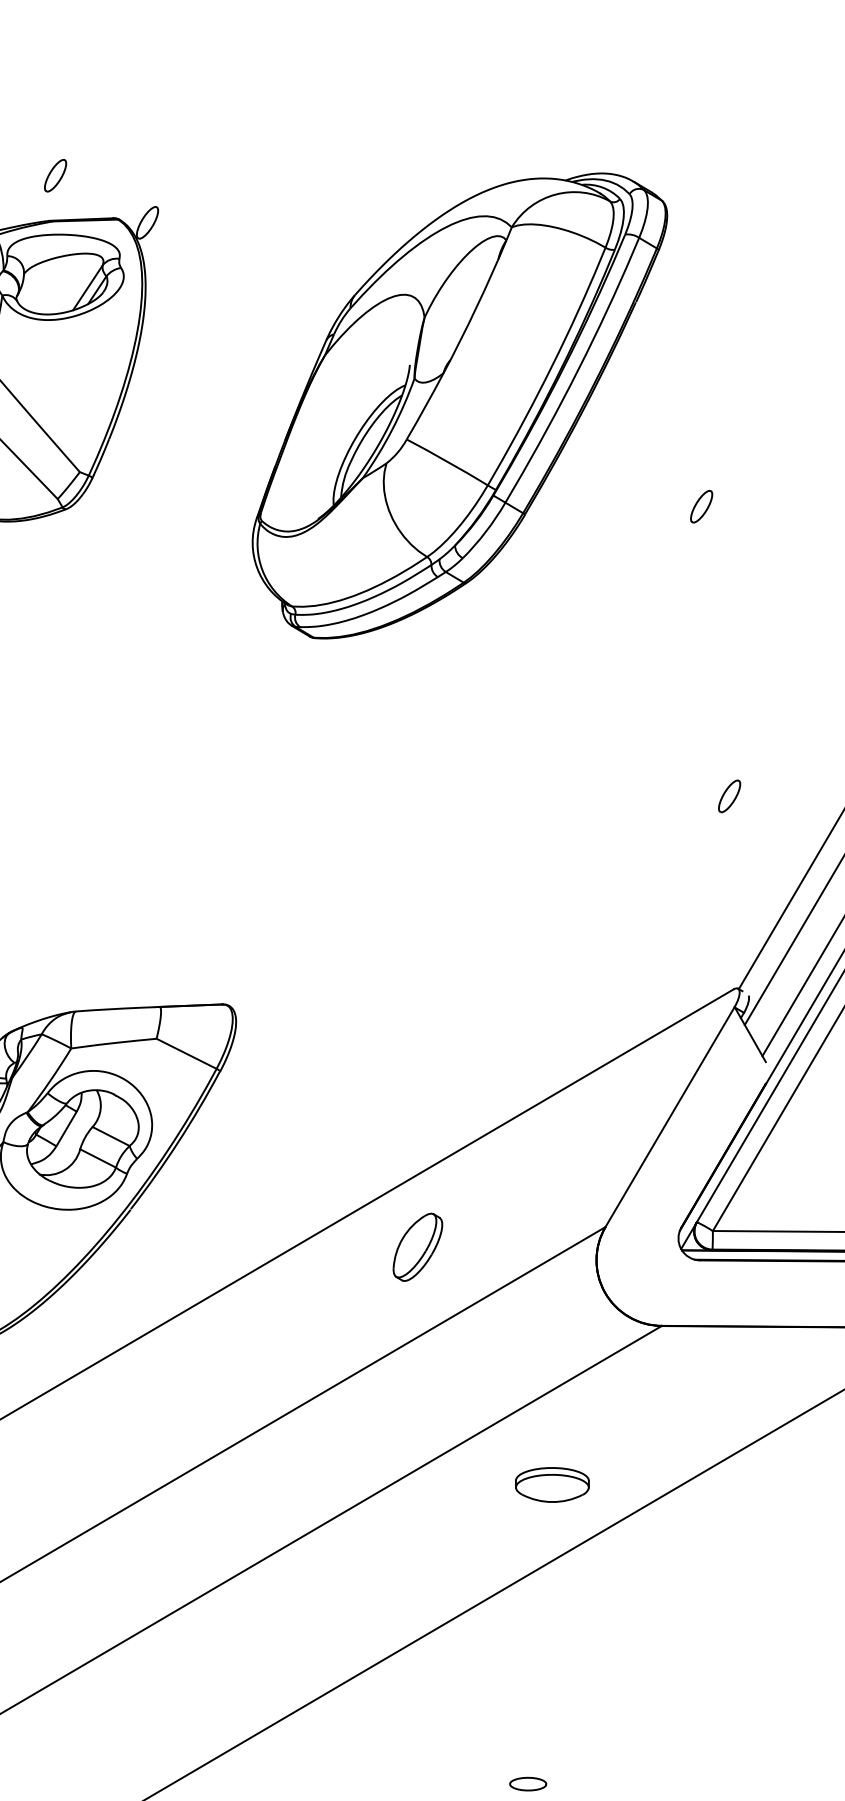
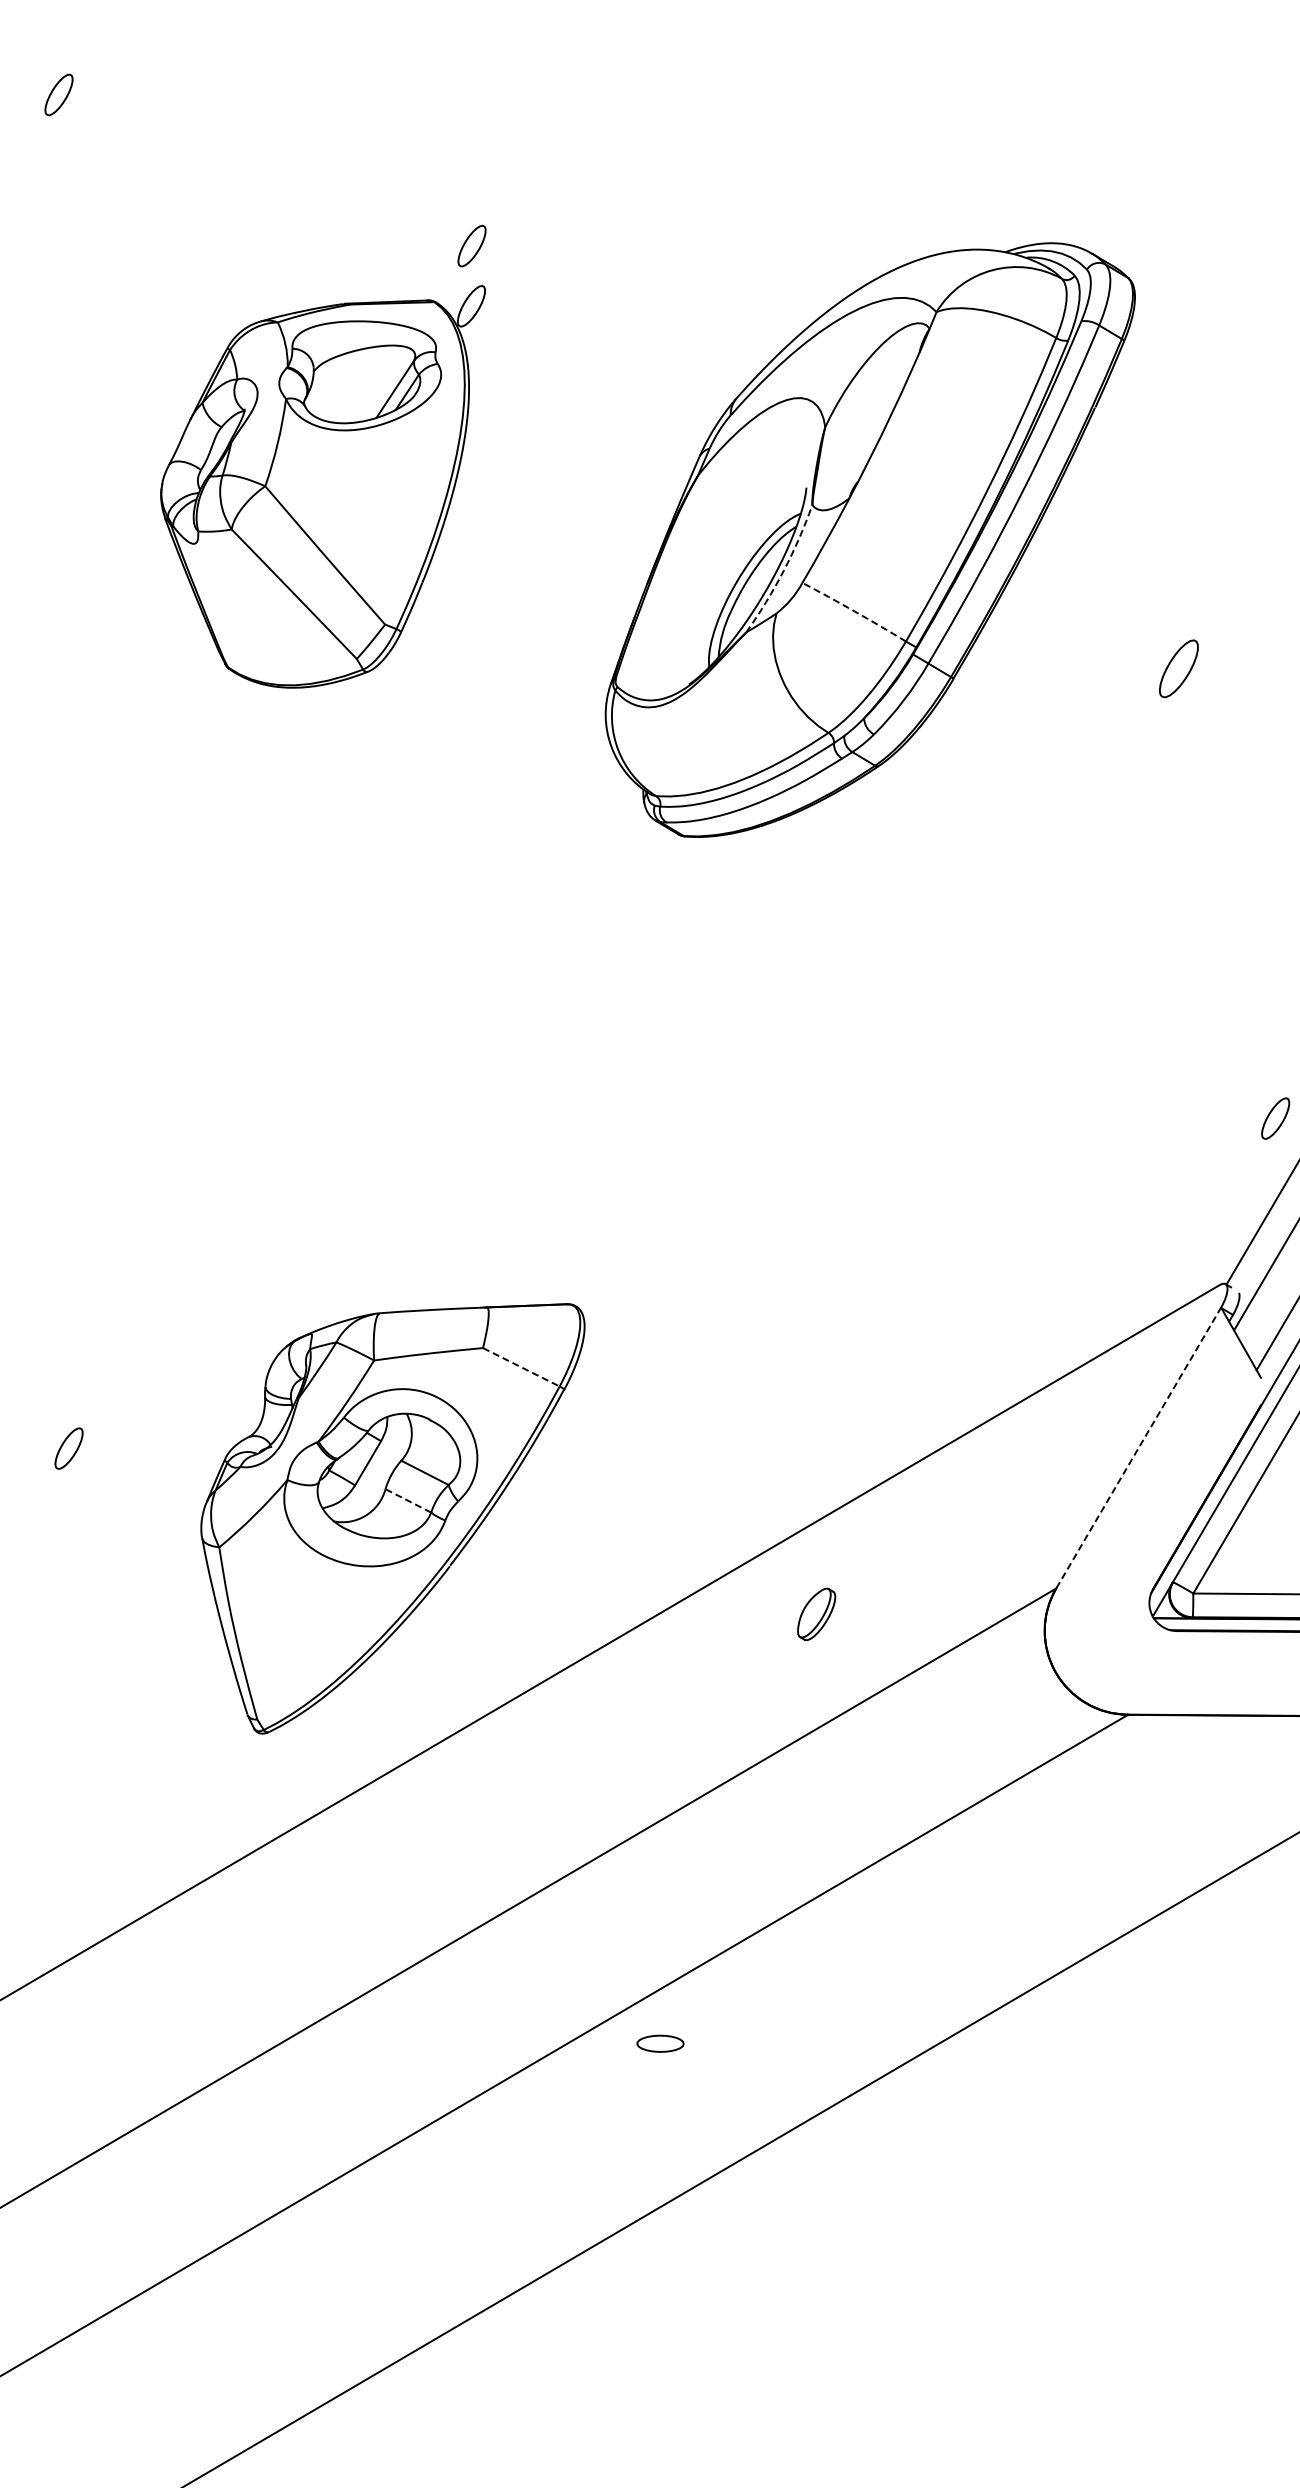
part: (55, 175) -> (471, 245), moved
arc: (391, 429) -> (783, 570), solid -> dashed
arc: (447, 461) -> (854, 611), solid -> dashed
part: (701, 506) -> (1178, 668), size x1.4
part: (729, 796) -> (1275, 1118), moved
line: (186, 1053) -> (521, 1367), solid -> dashed
line: (669, 1116) -> (1138, 1447), solid -> dashed
line: (98, 1158) -> (408, 1500), solid -> dashed
part: (417, 1247) -> (816, 1614), size x0.6
part: (552, 1484) -> (988, 1917), removed
part: (528, 1783) -> (660, 2043), moved

